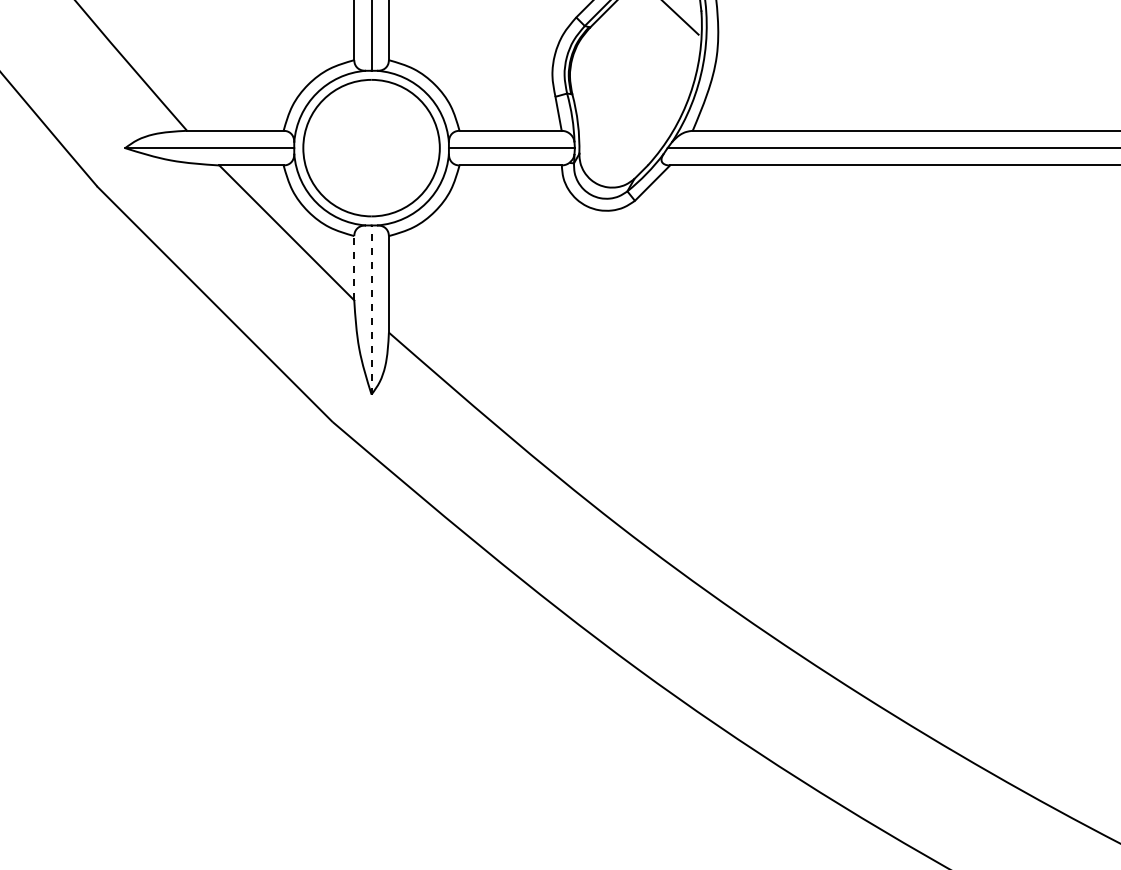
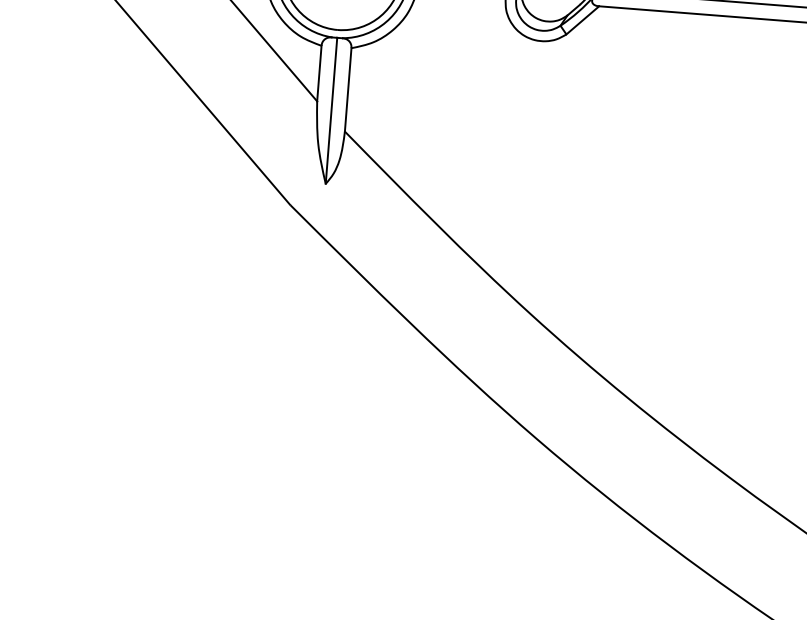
line: (354, 267) -> (319, 72), dashed -> solid
line: (371, 310) -> (331, 111), dashed -> solid

